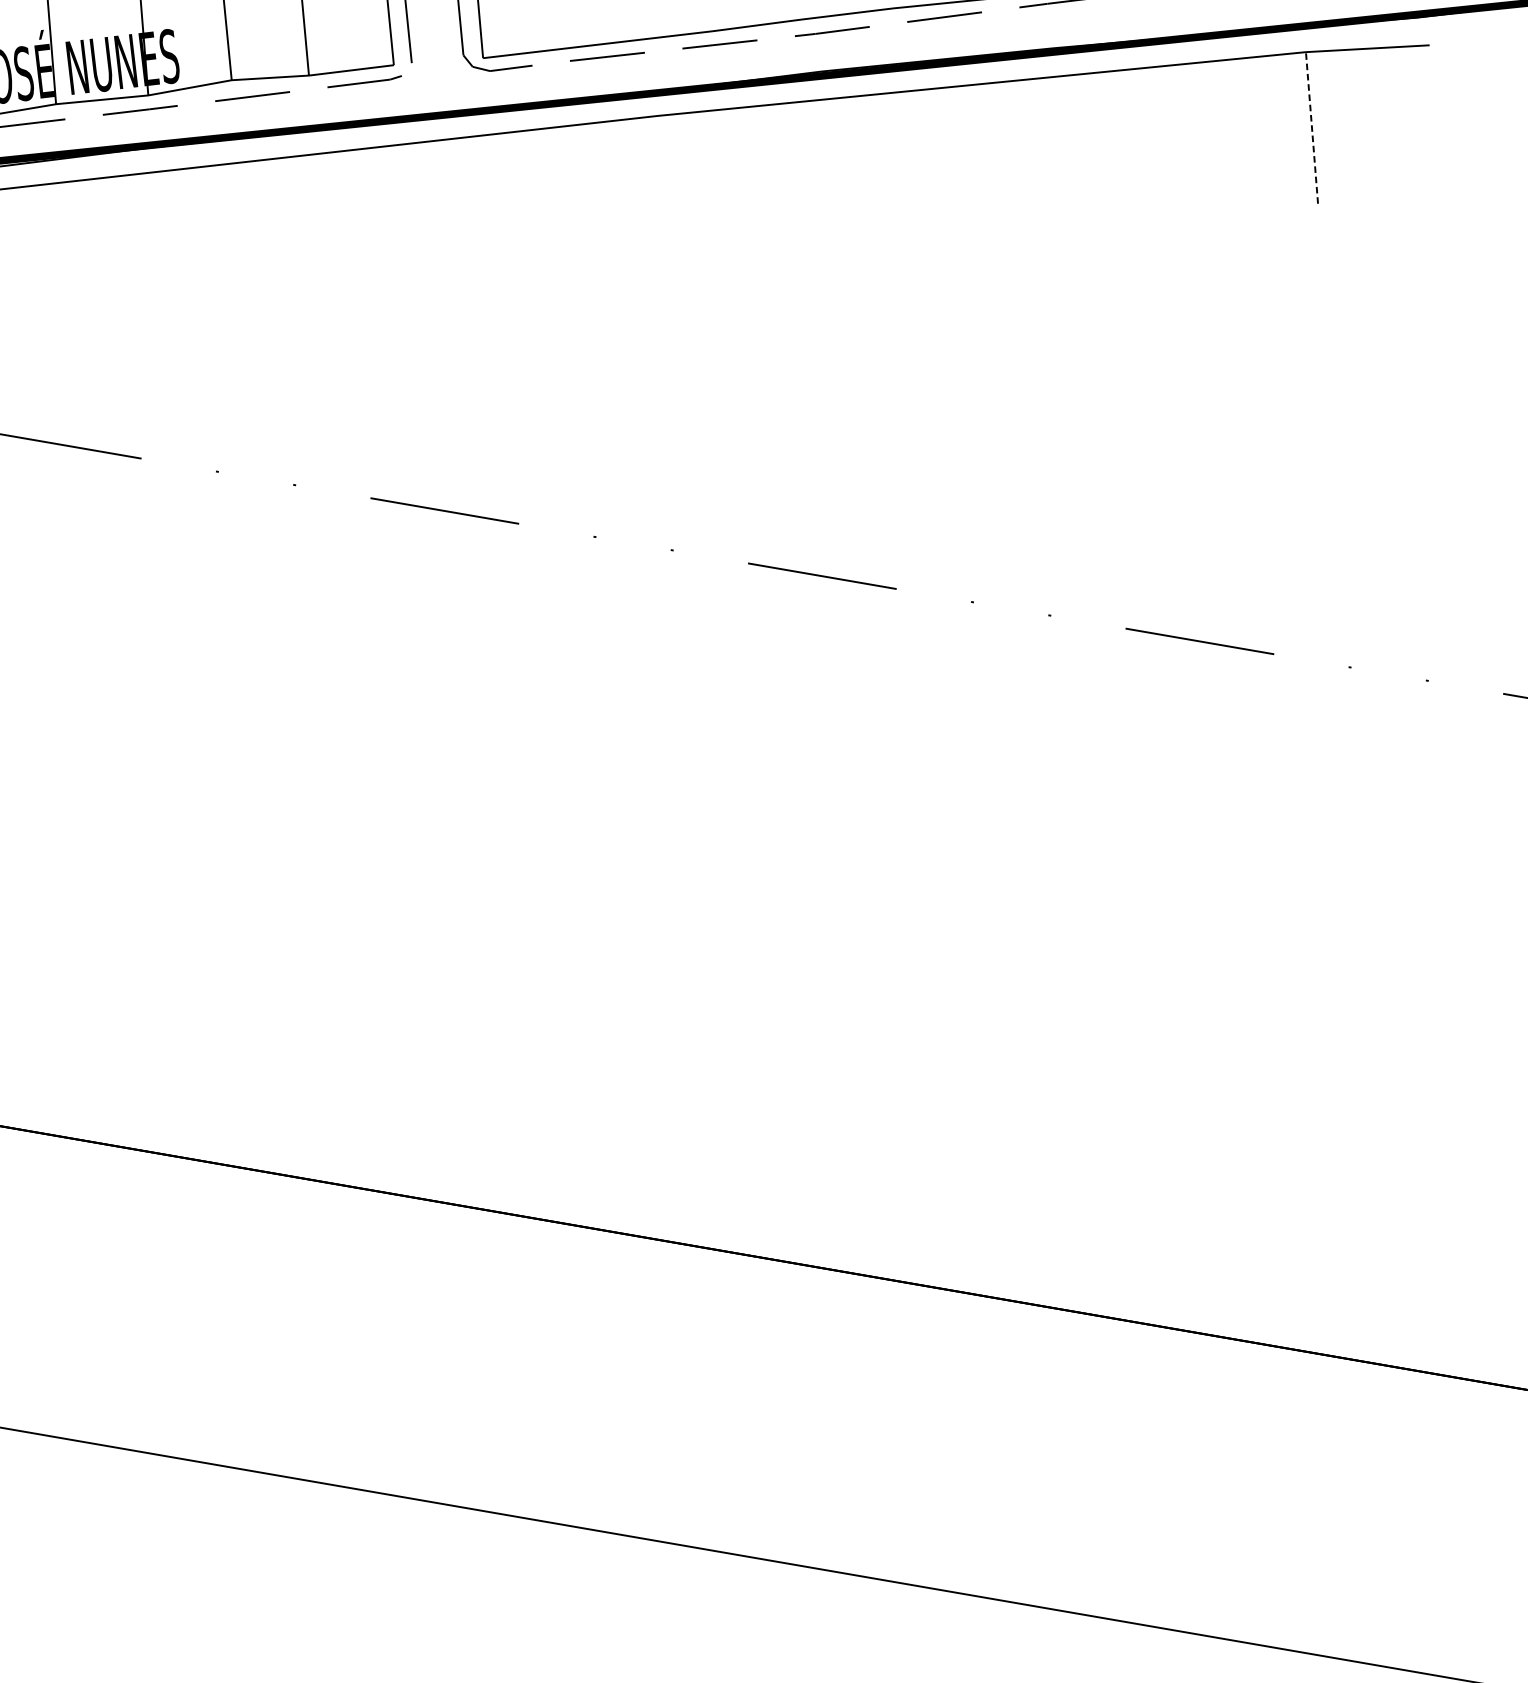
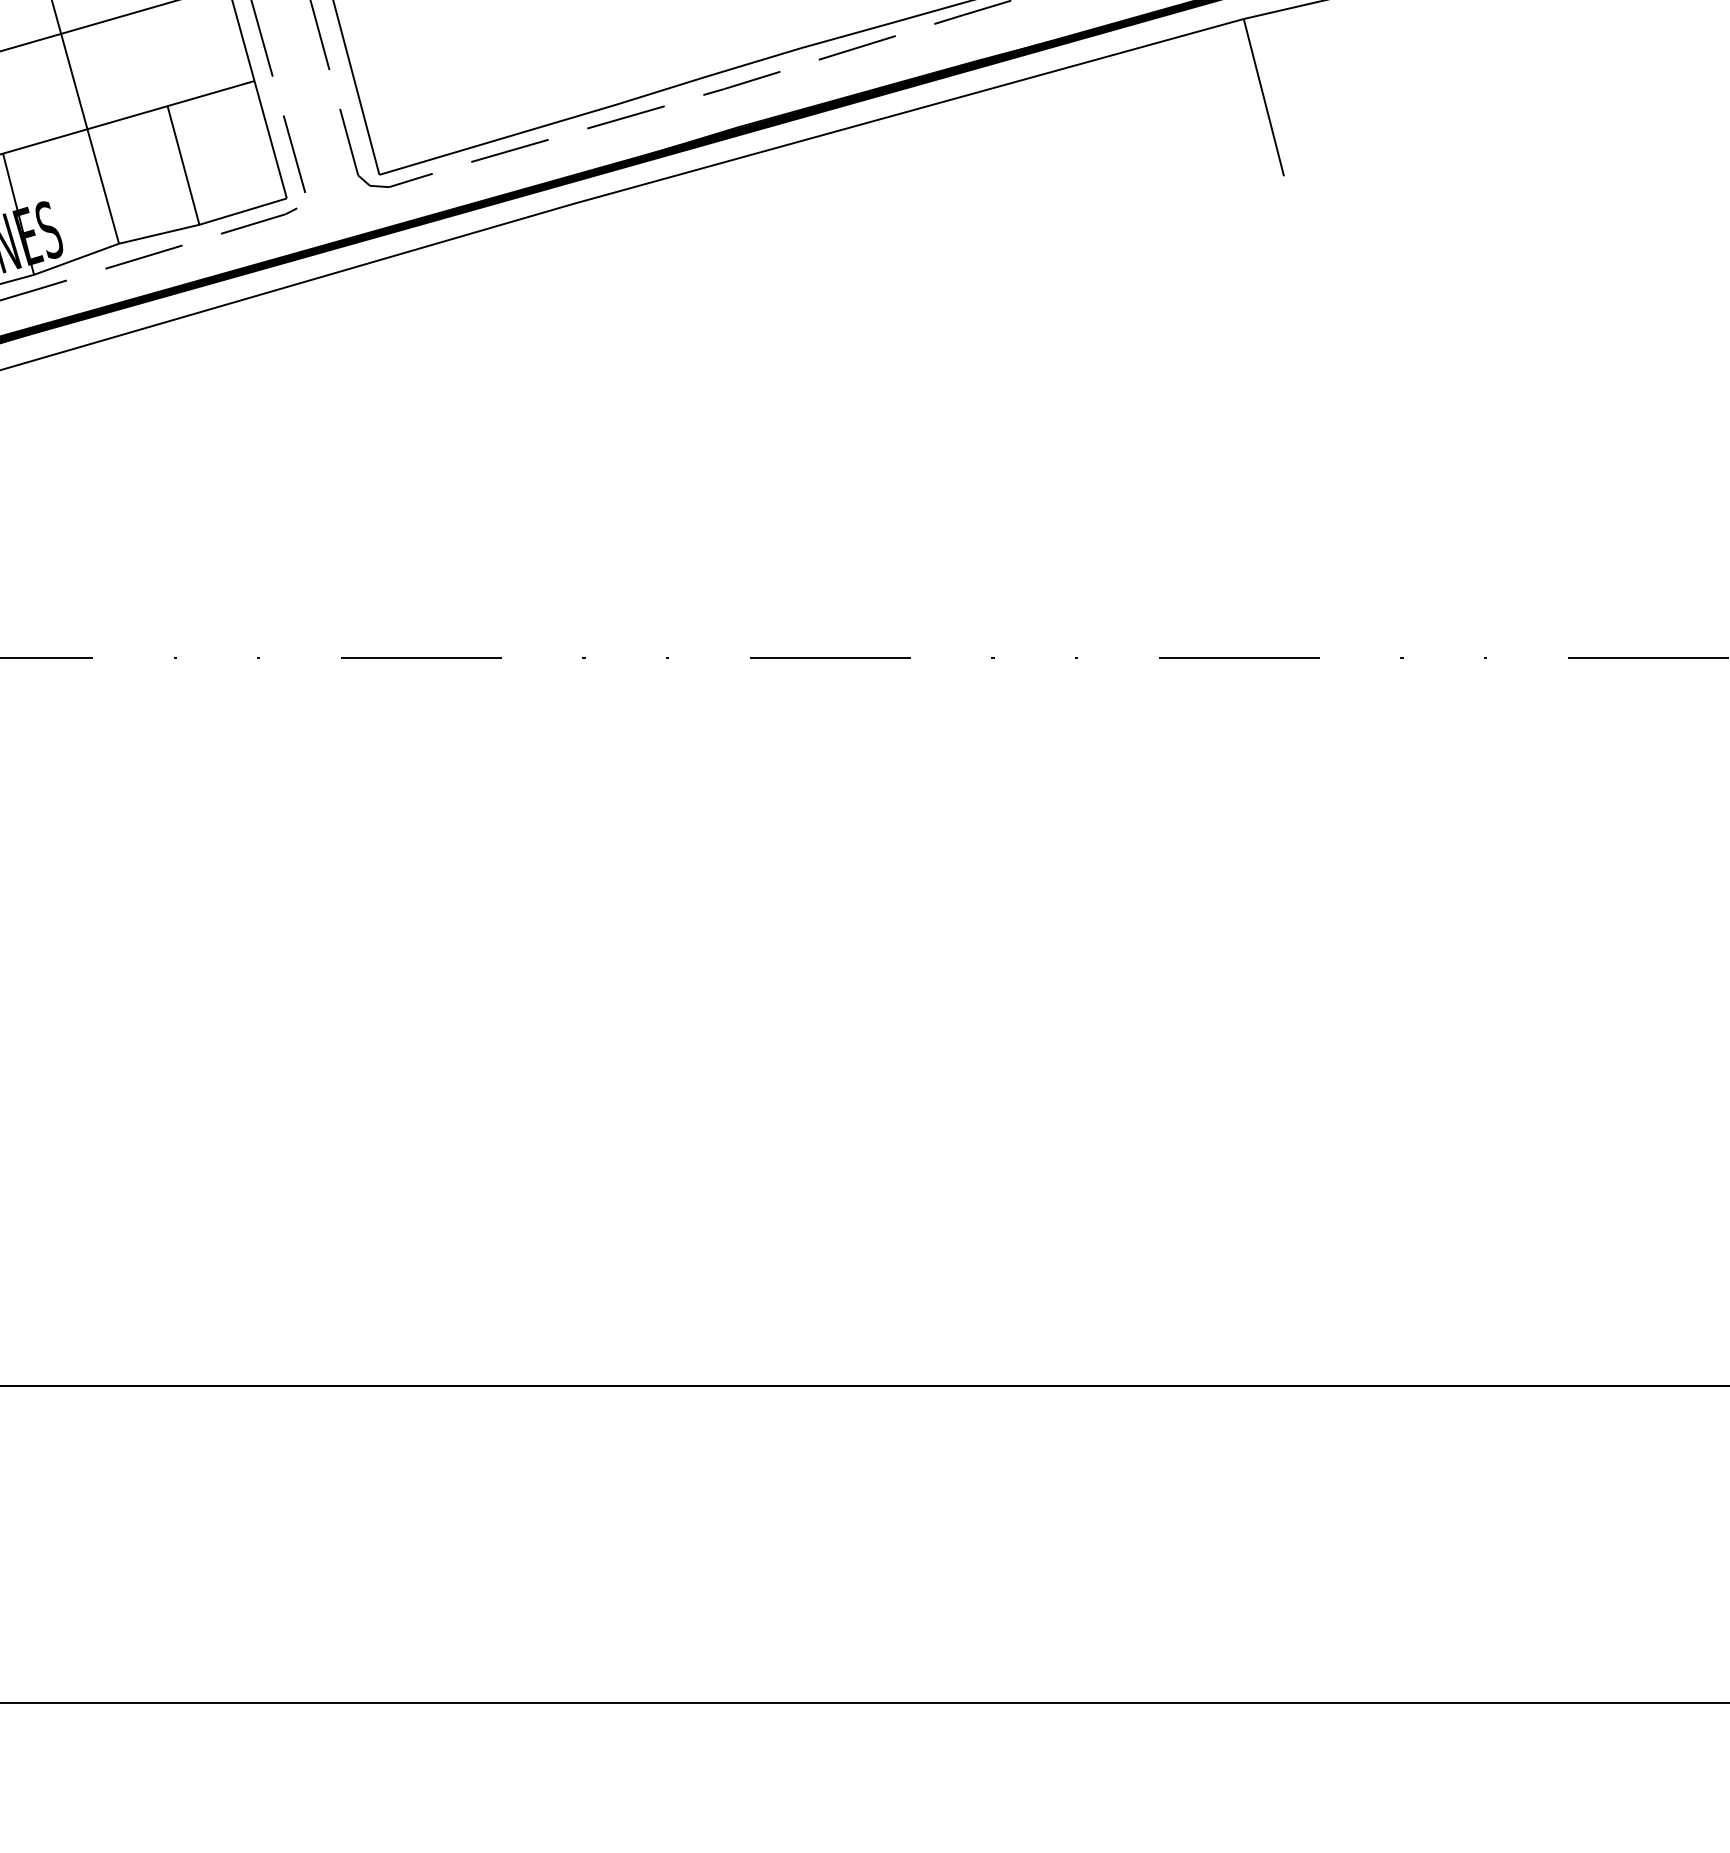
line: (1311, 127) -> (1263, 97), dashed -> solid

